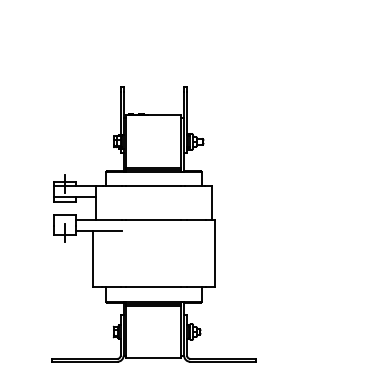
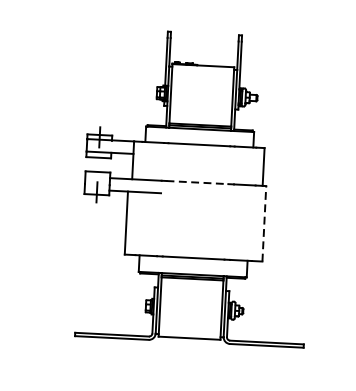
line: (153, 219) -> (197, 182), solid -> dashed
line: (215, 253) -> (264, 224), solid -> dashed

